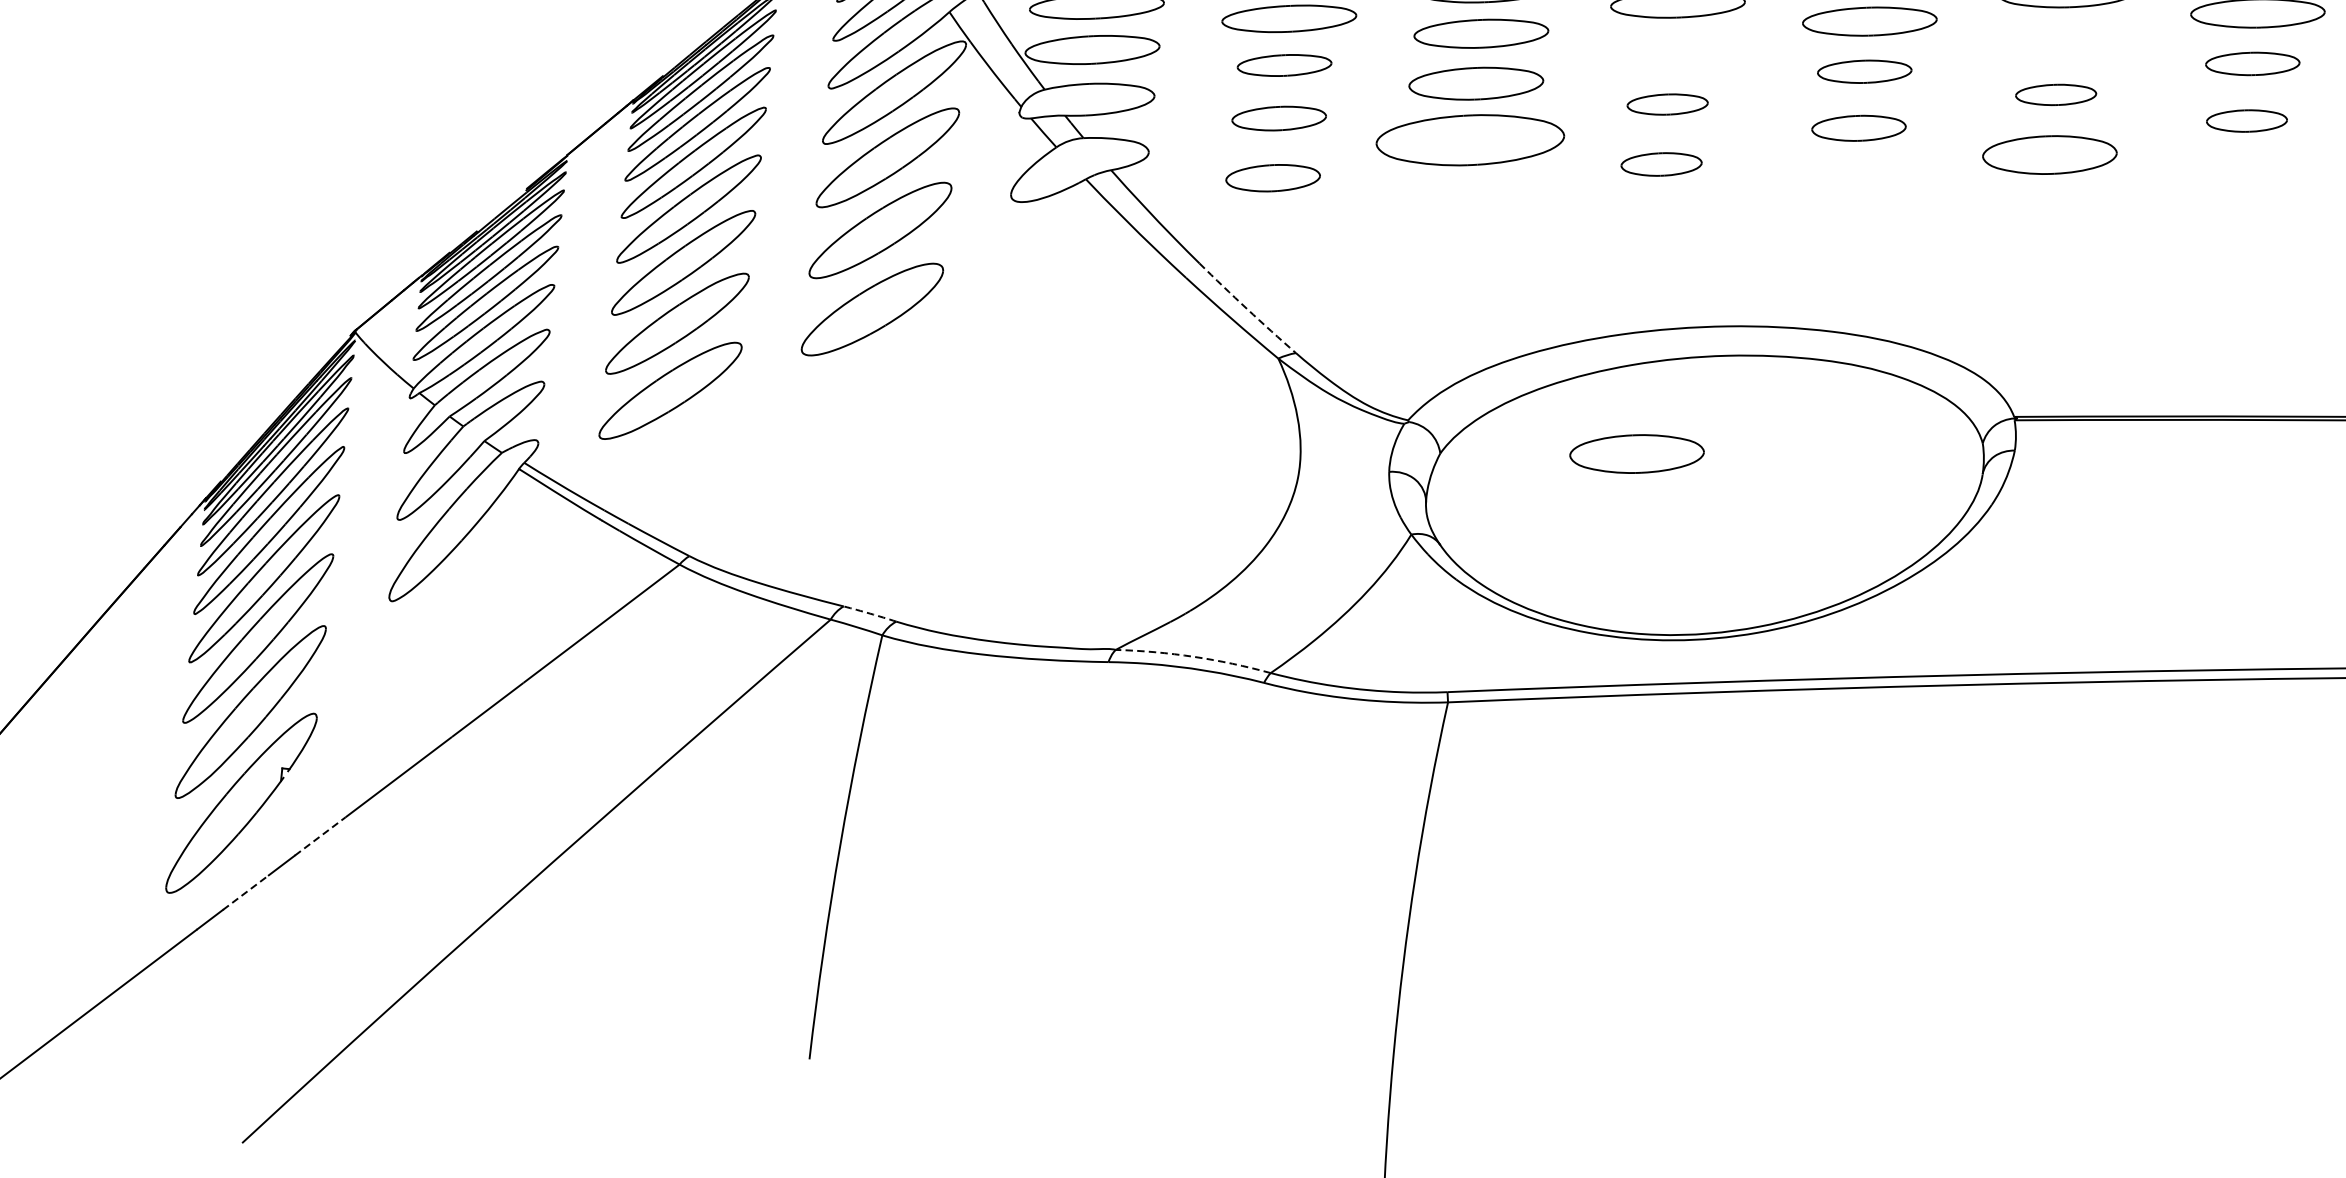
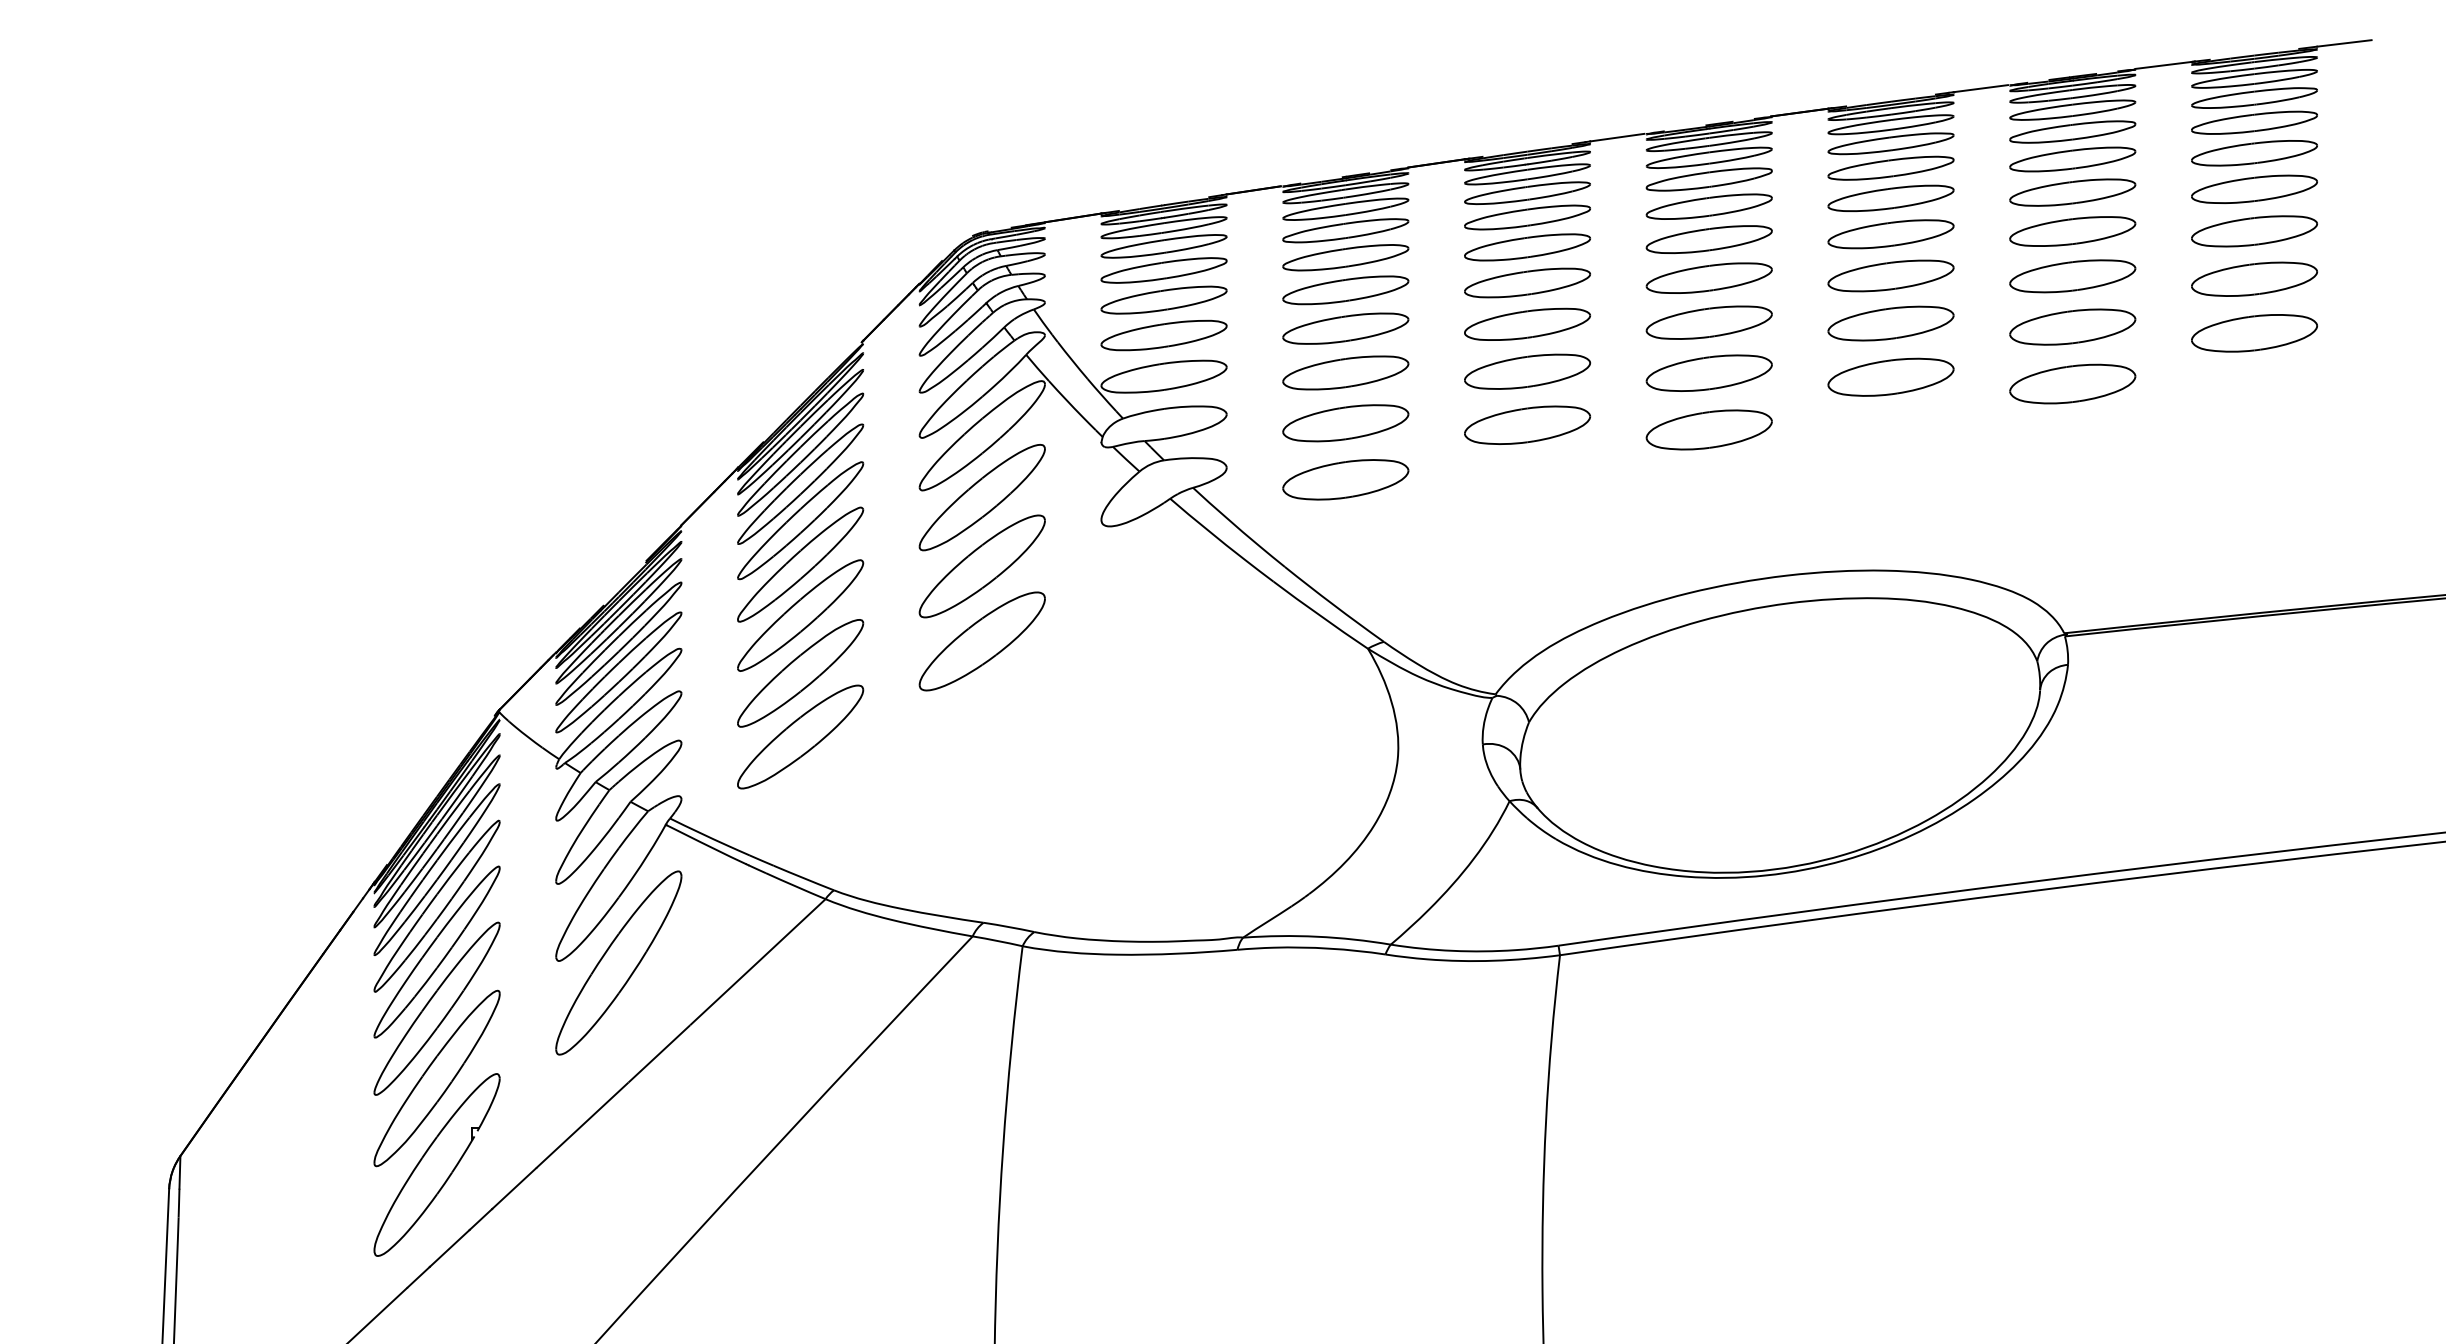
part: (2061, 41) -> (2072, 276), added
part: (1672, 51) -> (1708, 322), added
part: (2252, 63) -> (2254, 278), size x1.43
part: (1284, 64) -> (1345, 372), size x1.43
part: (1864, 71) -> (1890, 323), size x1.43
part: (2055, 94) -> (2072, 326), size x1.67
part: (1667, 103) -> (1708, 372), size x1.67
part: (1278, 118) -> (1345, 423), size x1.43
part: (2246, 121) -> (2254, 333), size x1.67
part: (1858, 127) -> (1890, 376), size x1.43
part: (1470, 139) -> (1527, 424), size x0.71
part: (1660, 163) -> (1708, 429), size x1.67
part: (1272, 177) -> (1345, 479), size x1.43
arc: (1246, 309) -> (1333, 605), dashed -> solid
part: (1636, 453) -> (1713, 703), removed
part: (454, 609) -> (618, 962), added
arc: (870, 614) -> (1009, 927), dashed -> solid
arc: (1194, 656) -> (1317, 936), dashed -> solid
line: (320, 836) -> (514, 1188), dashed -> solid
line: (246, 892) -> (450, 1248), dashed -> solid

